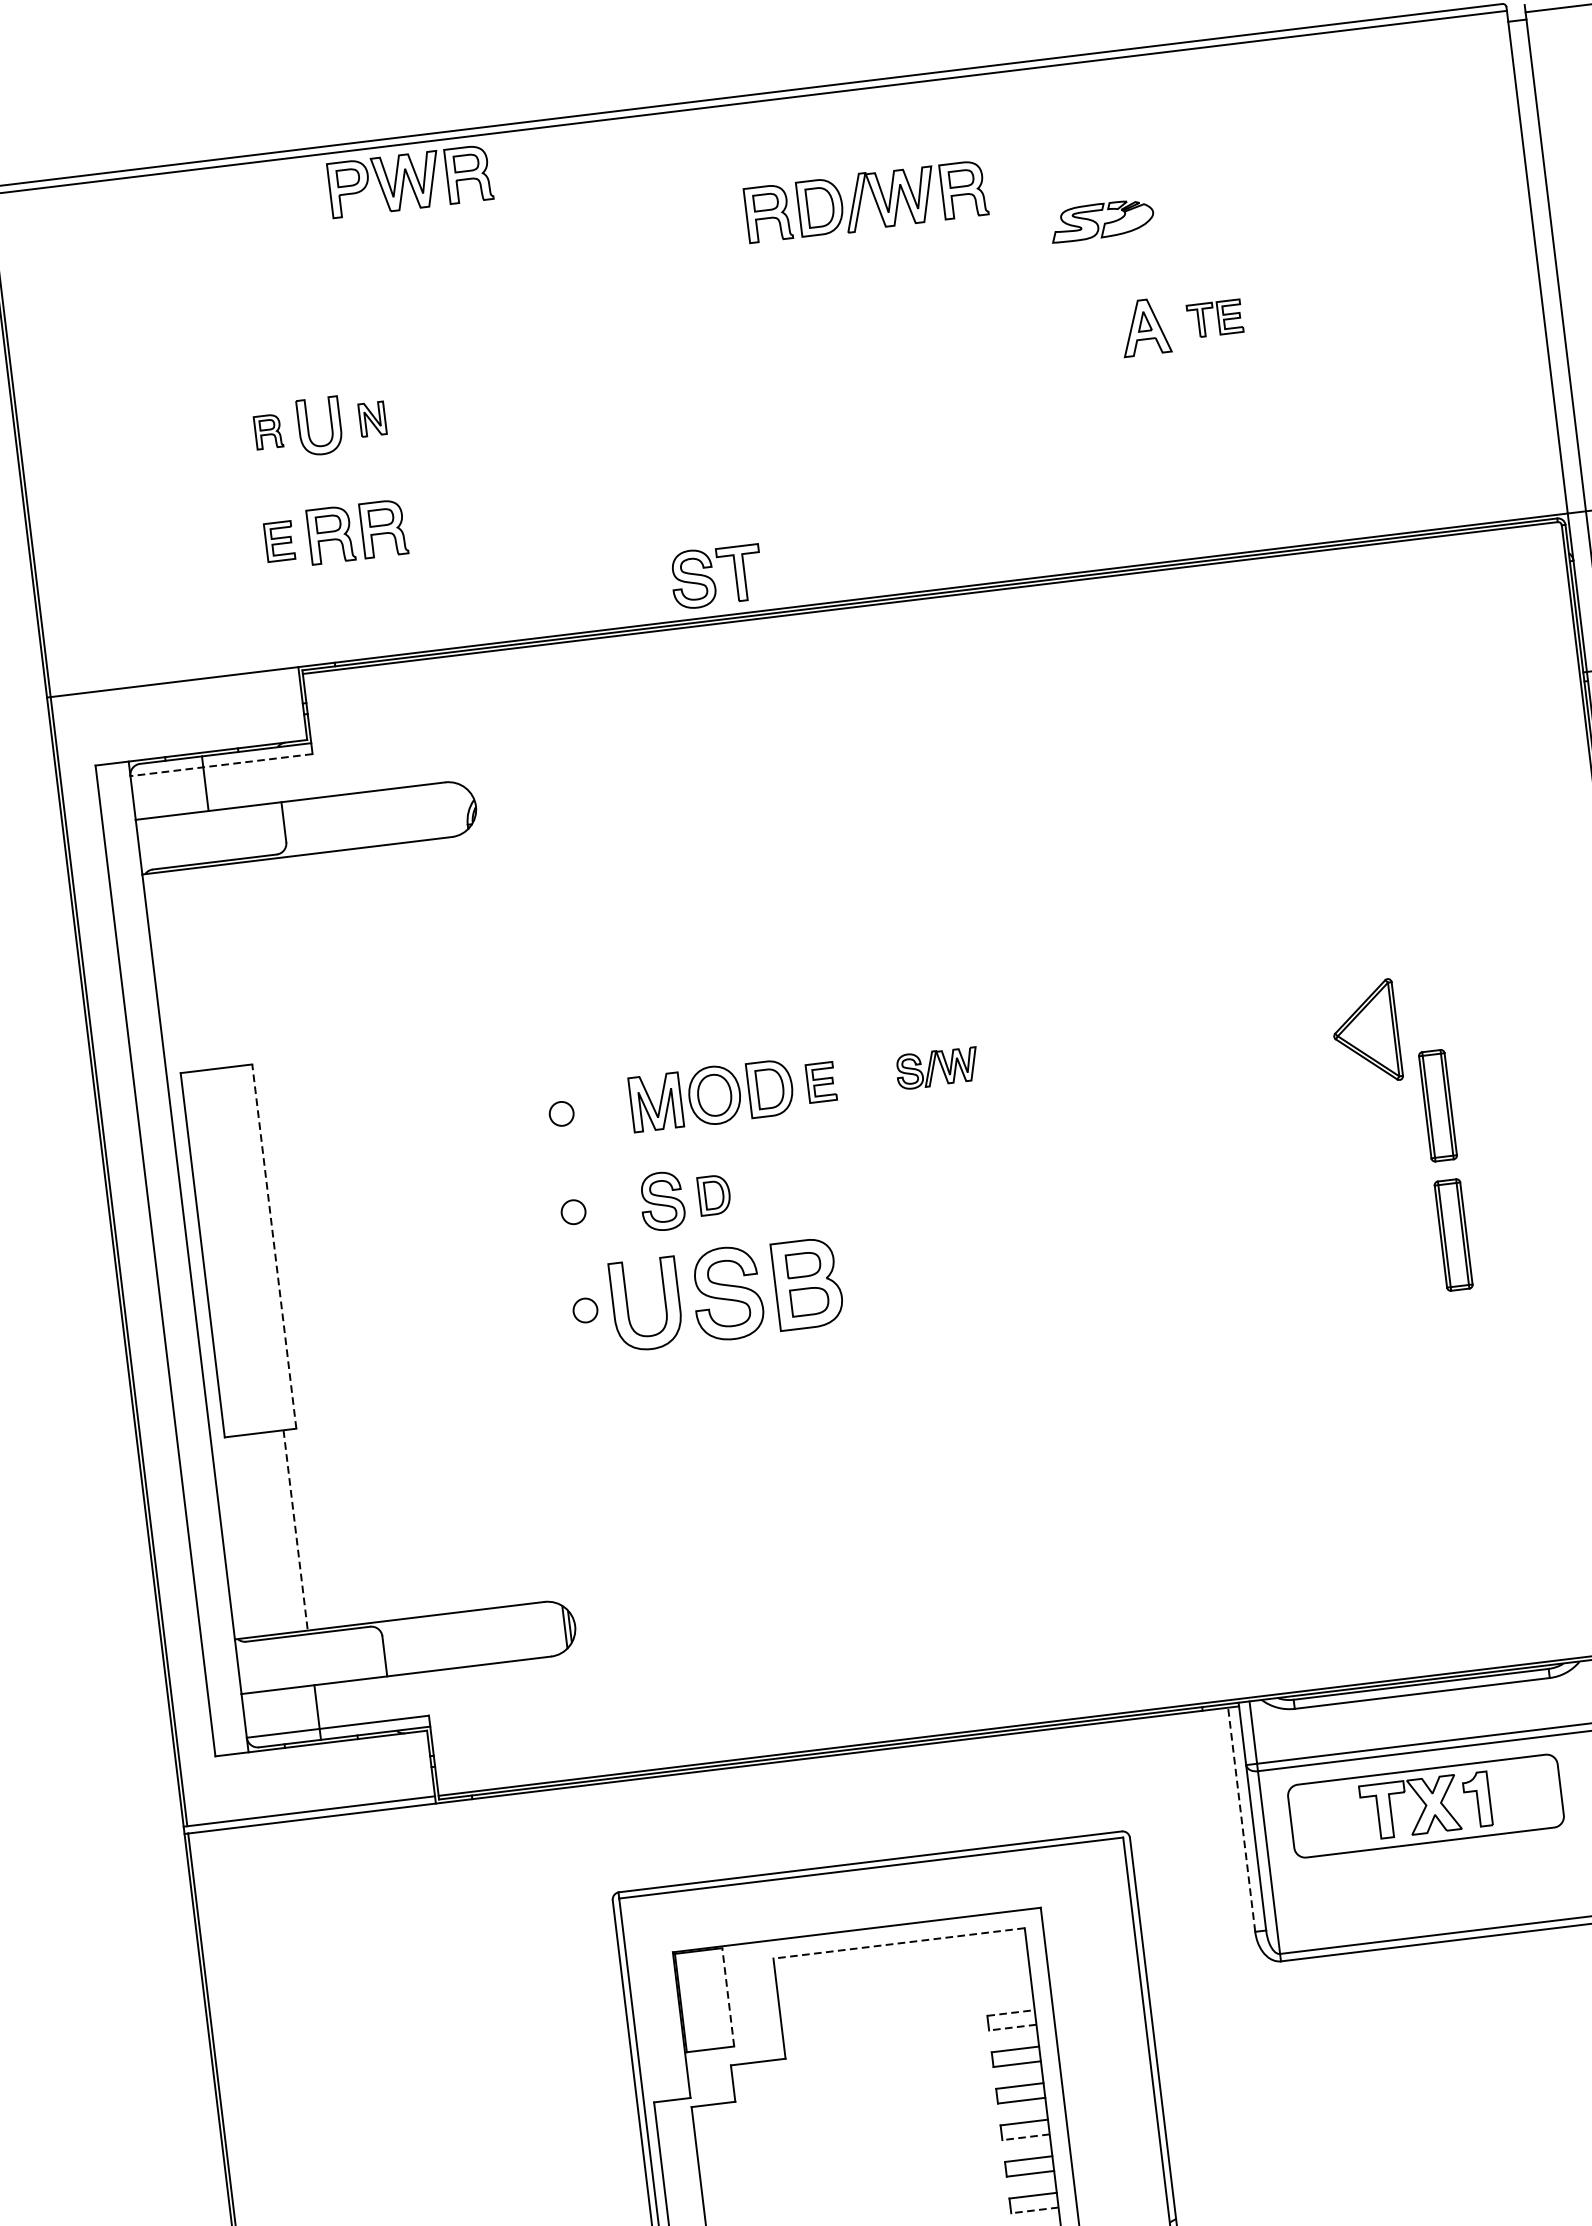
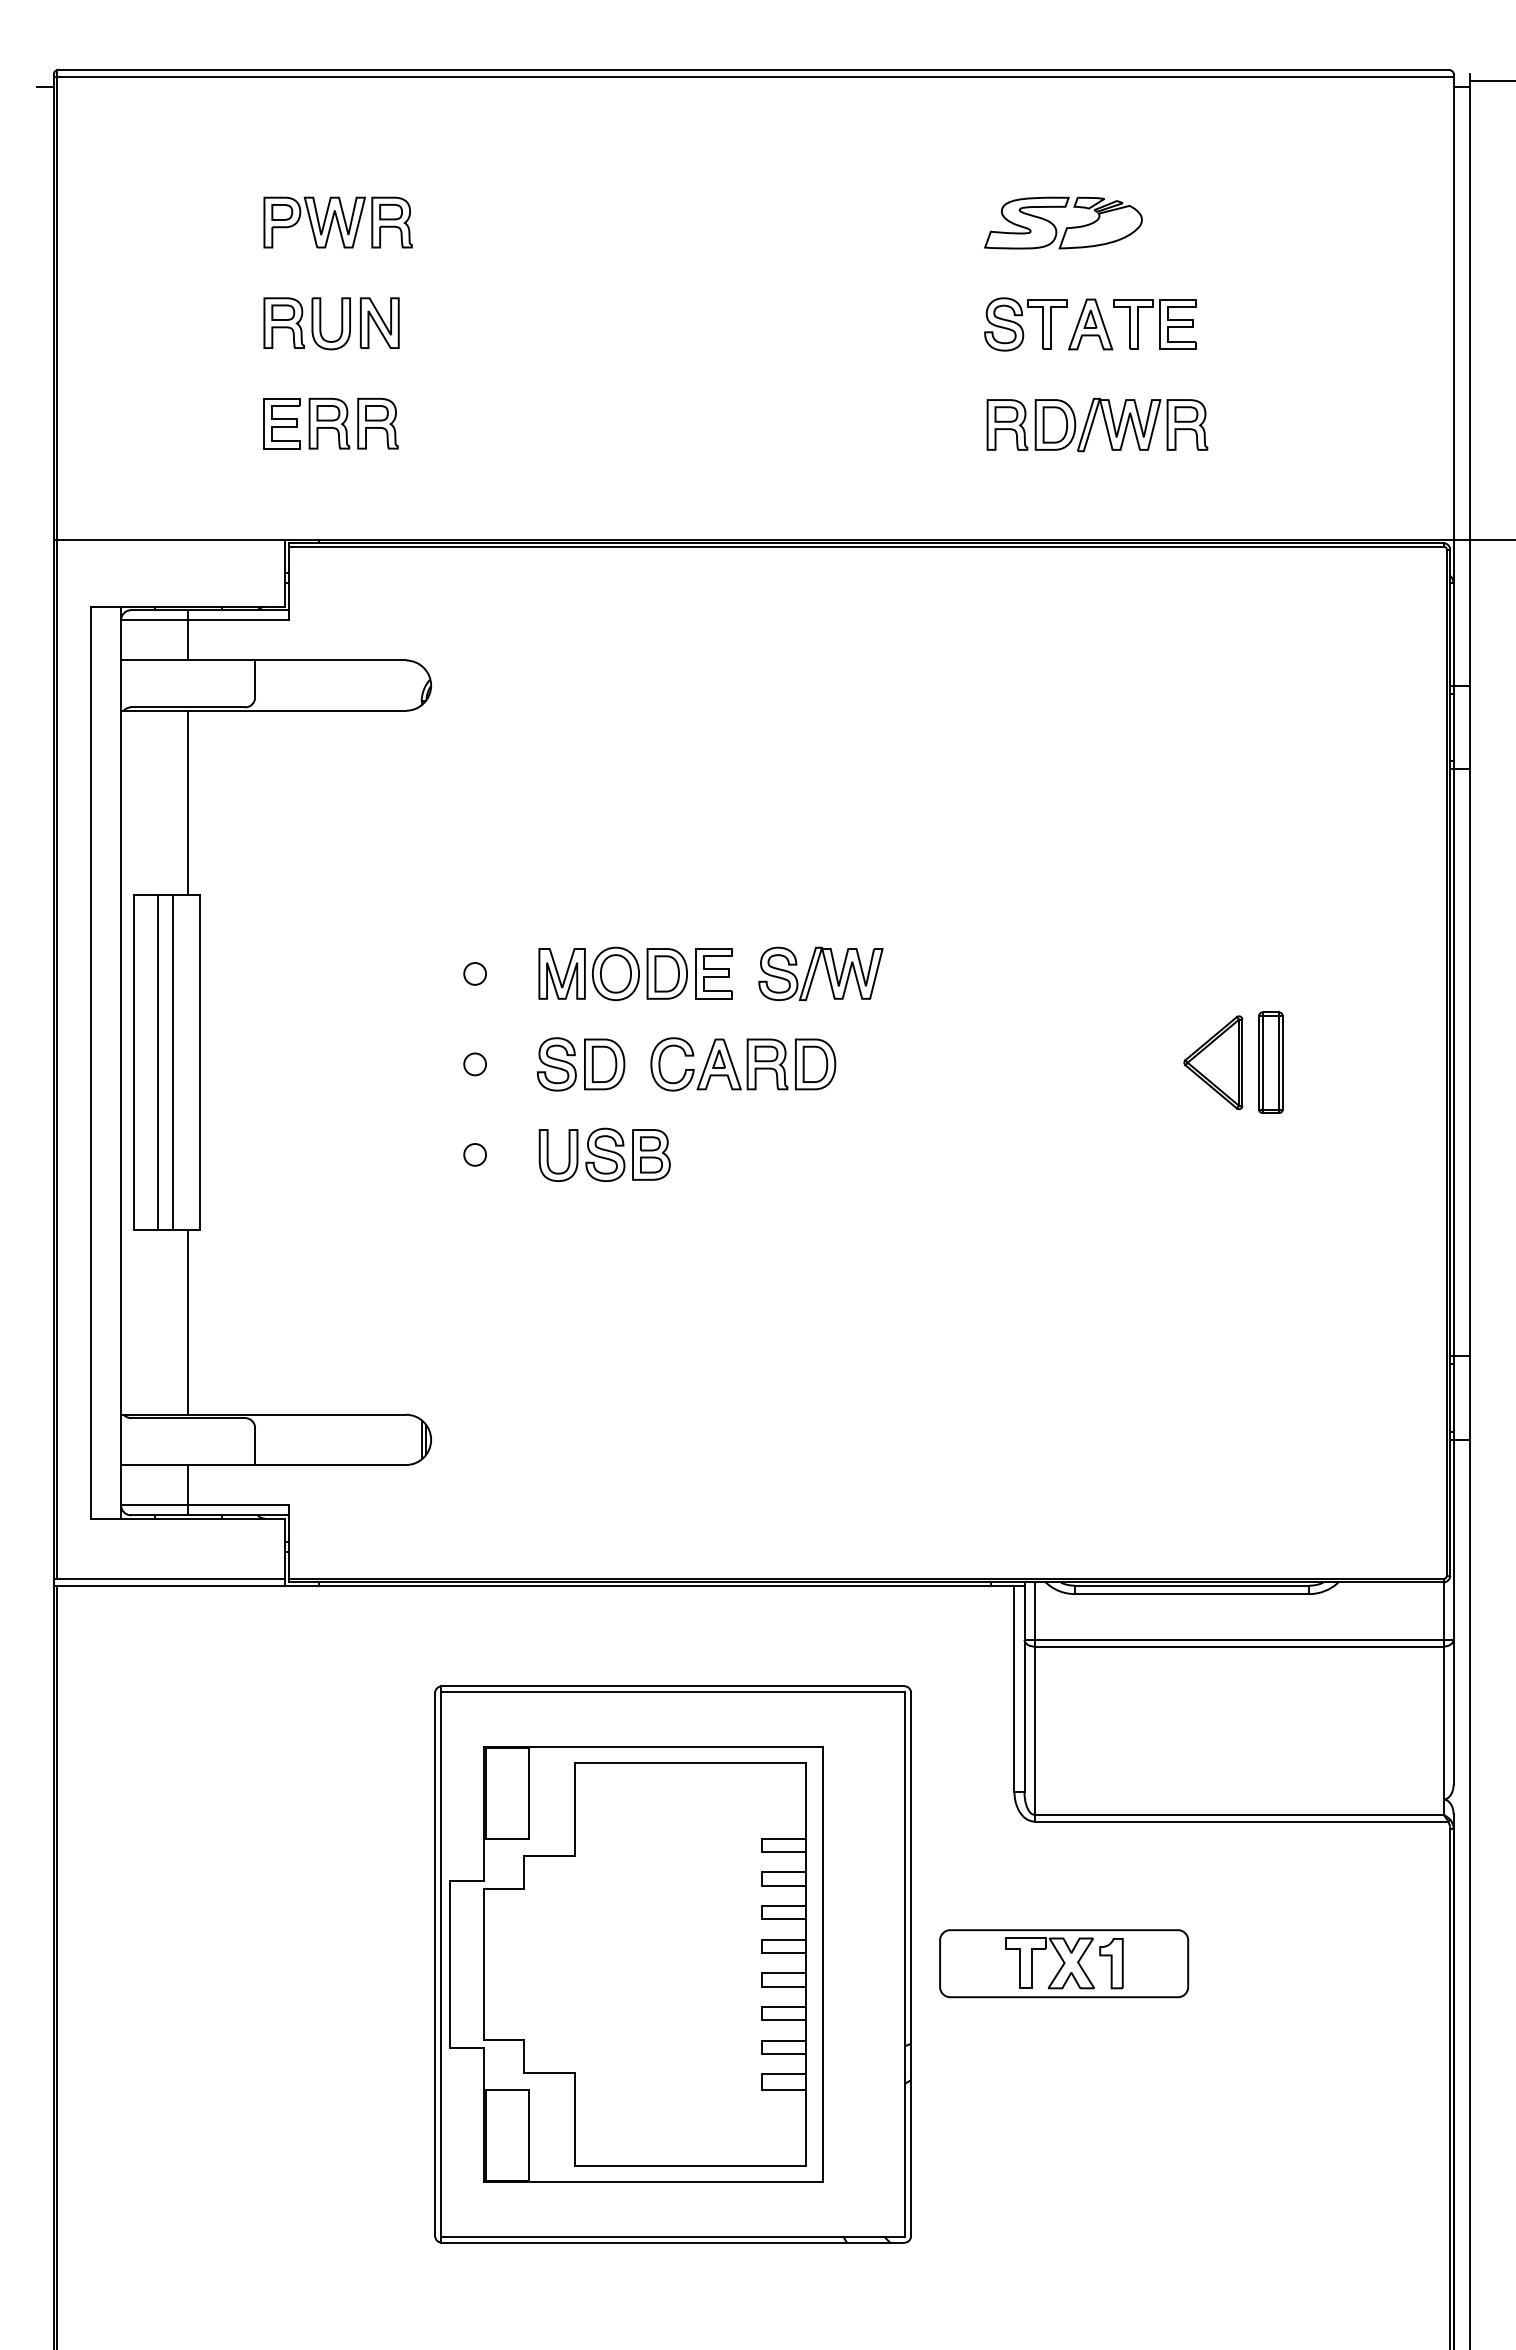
part: (409, 181) -> (337, 222), moved
part: (866, 202) -> (1097, 425), moved
part: (1102, 220) -> (1063, 222), size x1.67
part: (1214, 318) -> (1154, 324), size x1.67
part: (372, 418) -> (379, 322), size x1.67
part: (267, 431) -> (283, 322), size x1.67
part: (278, 541) -> (281, 423), size x1.43
part: (716, 576) -> (1025, 324), moved
line: (221, 765) -> (204, 620), dashed -> solid
line: (227, 965) -> (188, 802), added
part: (1365, 1032) -> (1213, 1062), moved
part: (936, 1068) -> (820, 973), size x1.67
part: (820, 1082) -> (713, 973), size x1.43
part: (865, 1177) -> (743, 1064), added
part: (714, 1195) -> (604, 1064), size x1.43
part: (1453, 1234) -> (1270, 1181), removed
line: (273, 1246) -> (199, 1062), dashed -> solid
line: (245, 1249) -> (173, 1062), added
line: (228, 1251) -> (157, 1062), added
part: (725, 1293) -> (604, 1154), size x0.62
line: (296, 1531) -> (188, 1323), dashed -> solid
part: (1426, 1805) -> (1064, 1963), moved
line: (1241, 1819) -> (1014, 1688), dashed -> solid
line: (899, 1943) -> (690, 1763), dashed -> solid
line: (728, 1997) -> (529, 1793), dashed -> solid
line: (1011, 2012) -> (784, 1838), dashed -> solid
line: (1013, 2027) -> (784, 1852), dashed -> solid
line: (1026, 2137) -> (784, 1953), dashed -> solid
line: (1035, 2210) -> (784, 2020), dashed -> solid

